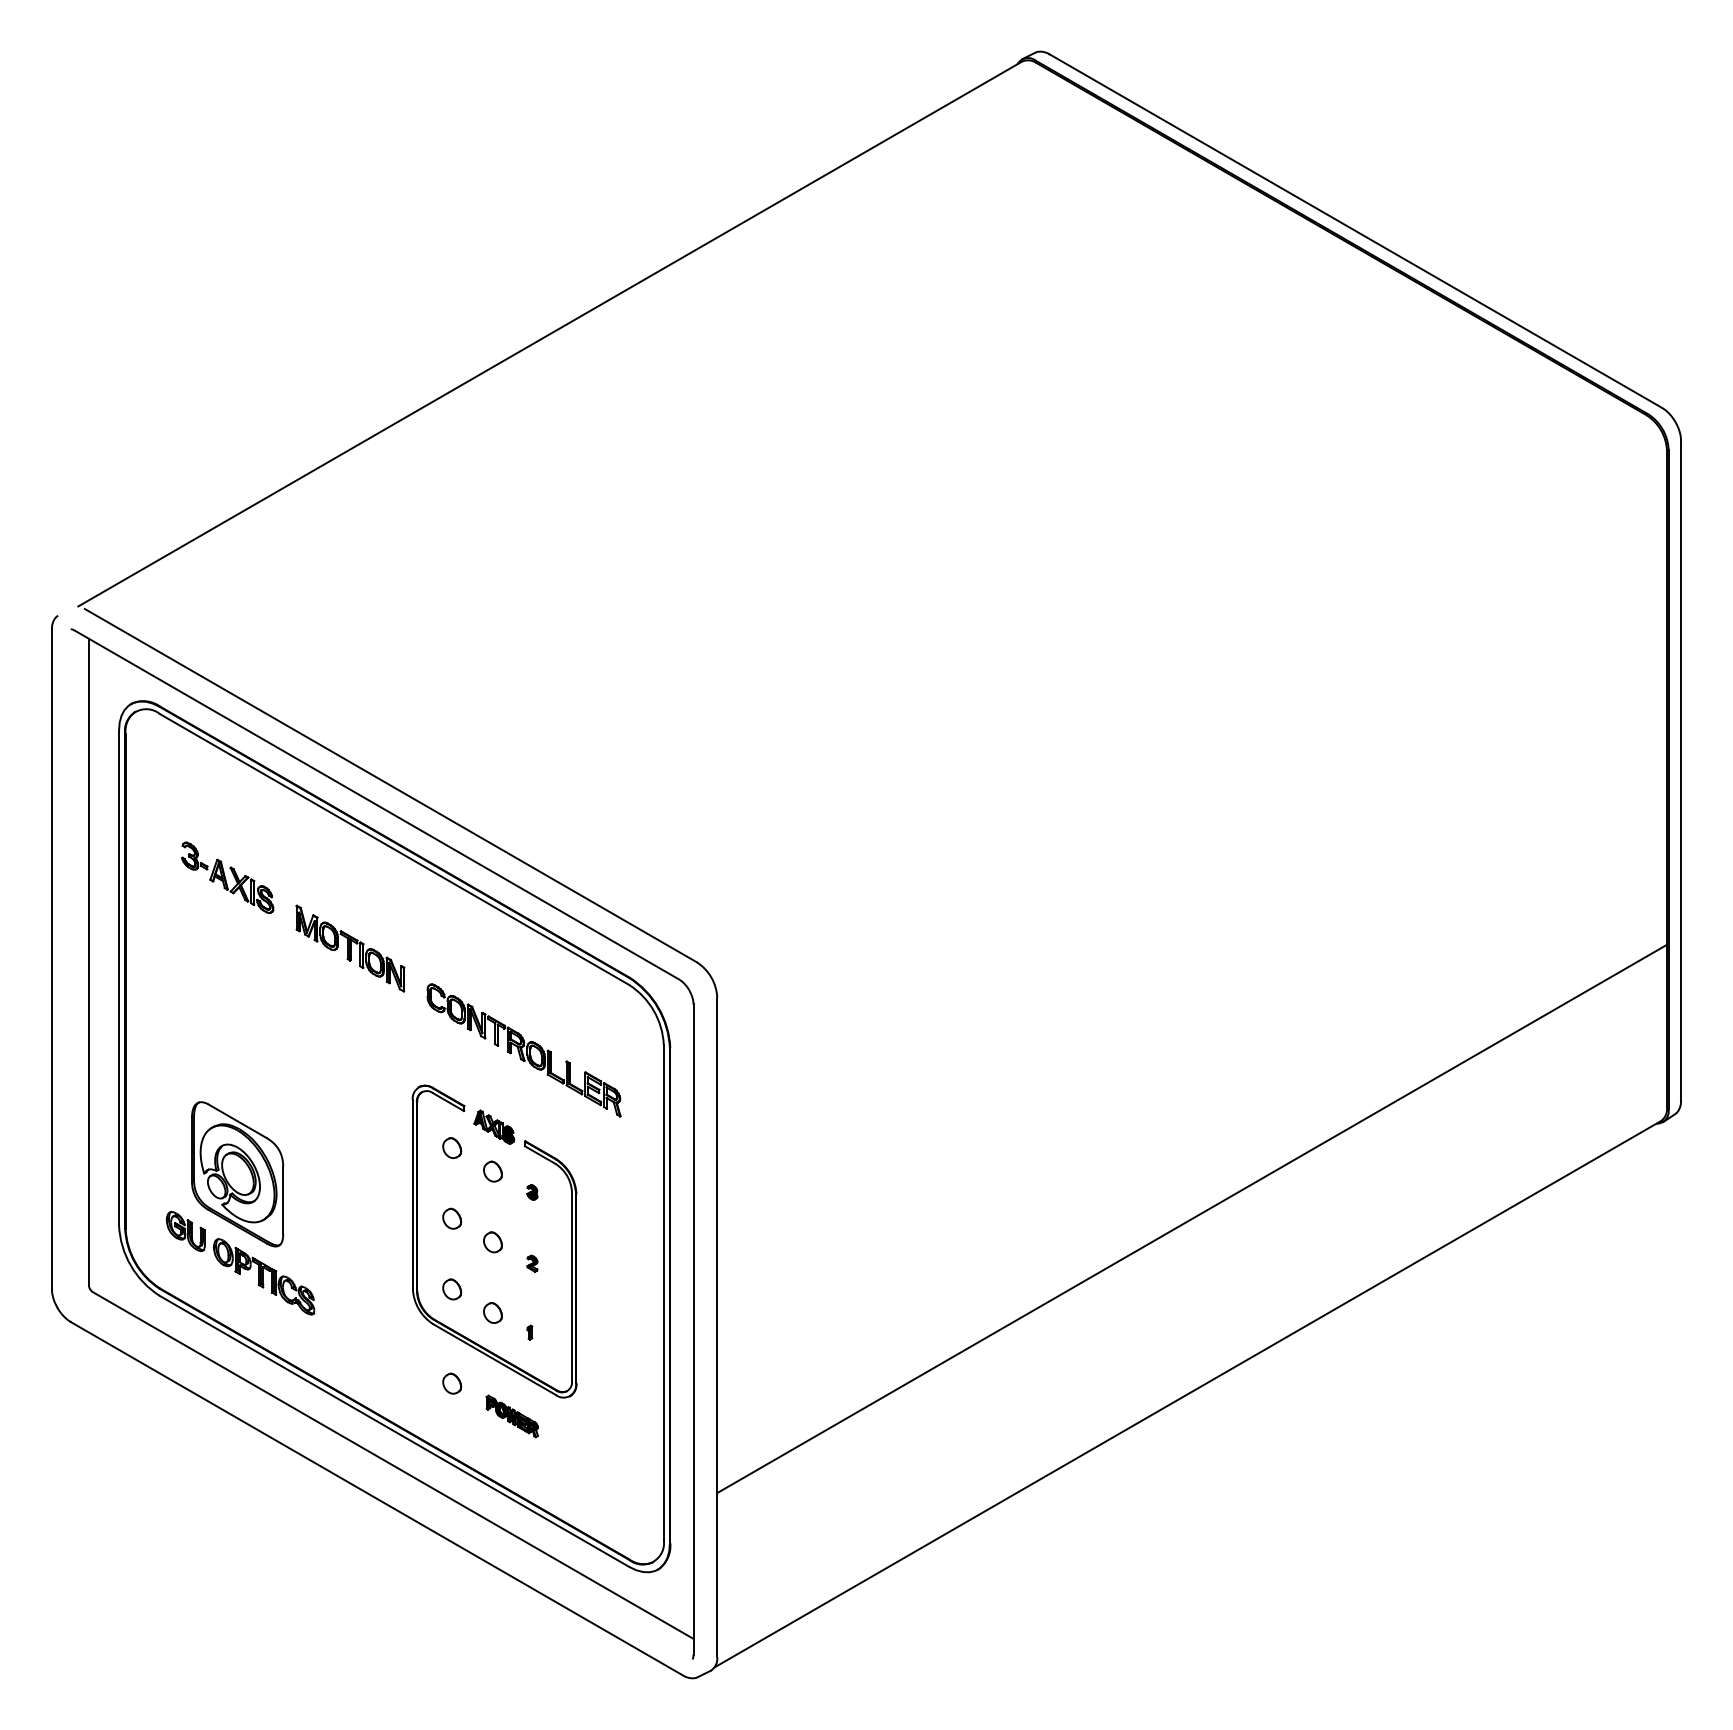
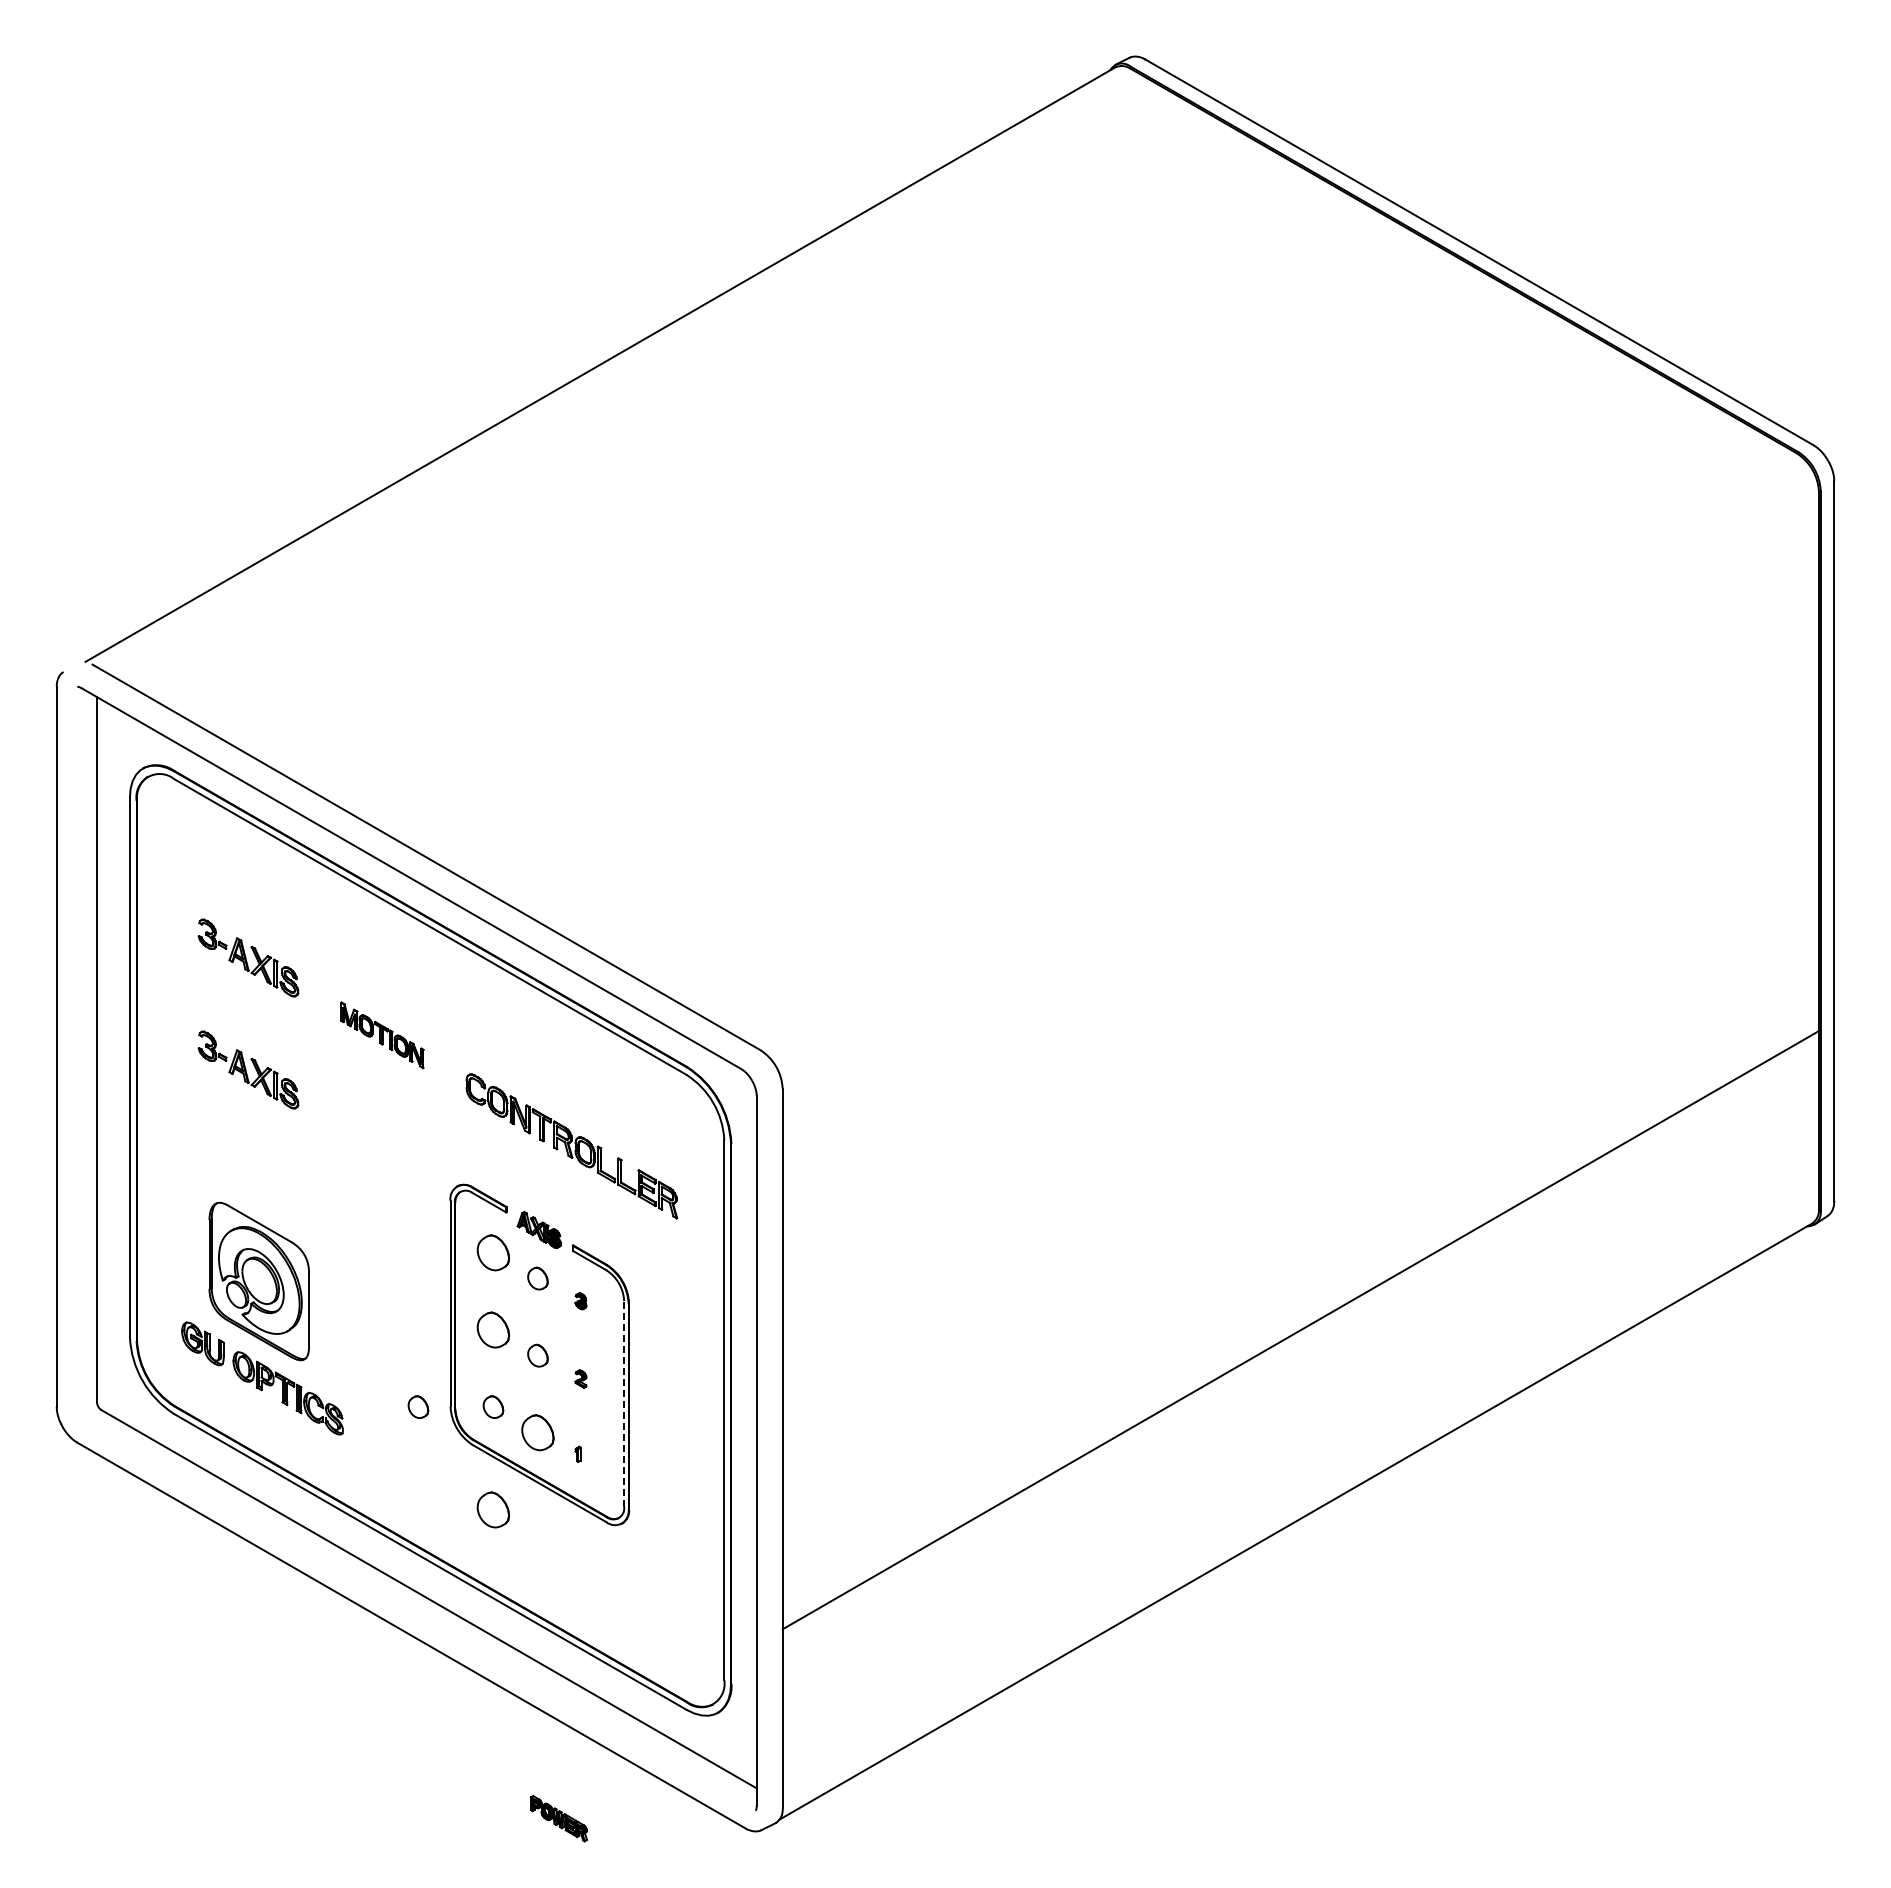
part: (350, 948) -> (382, 1035), size x0.7
part: (227, 980) -> (248, 1069), added
part: (452, 1147) -> (493, 1252), size x1.6
part: (452, 1218) -> (493, 1329), size x1.6
line: (572, 1286) -> (624, 1403), solid -> dashed
part: (383, 1288) -> (418, 1406), added
part: (492, 1312) -> (537, 1432), size x1.6
part: (452, 1383) -> (493, 1509), size x1.6
part: (511, 1416) -> (558, 1818), moved

